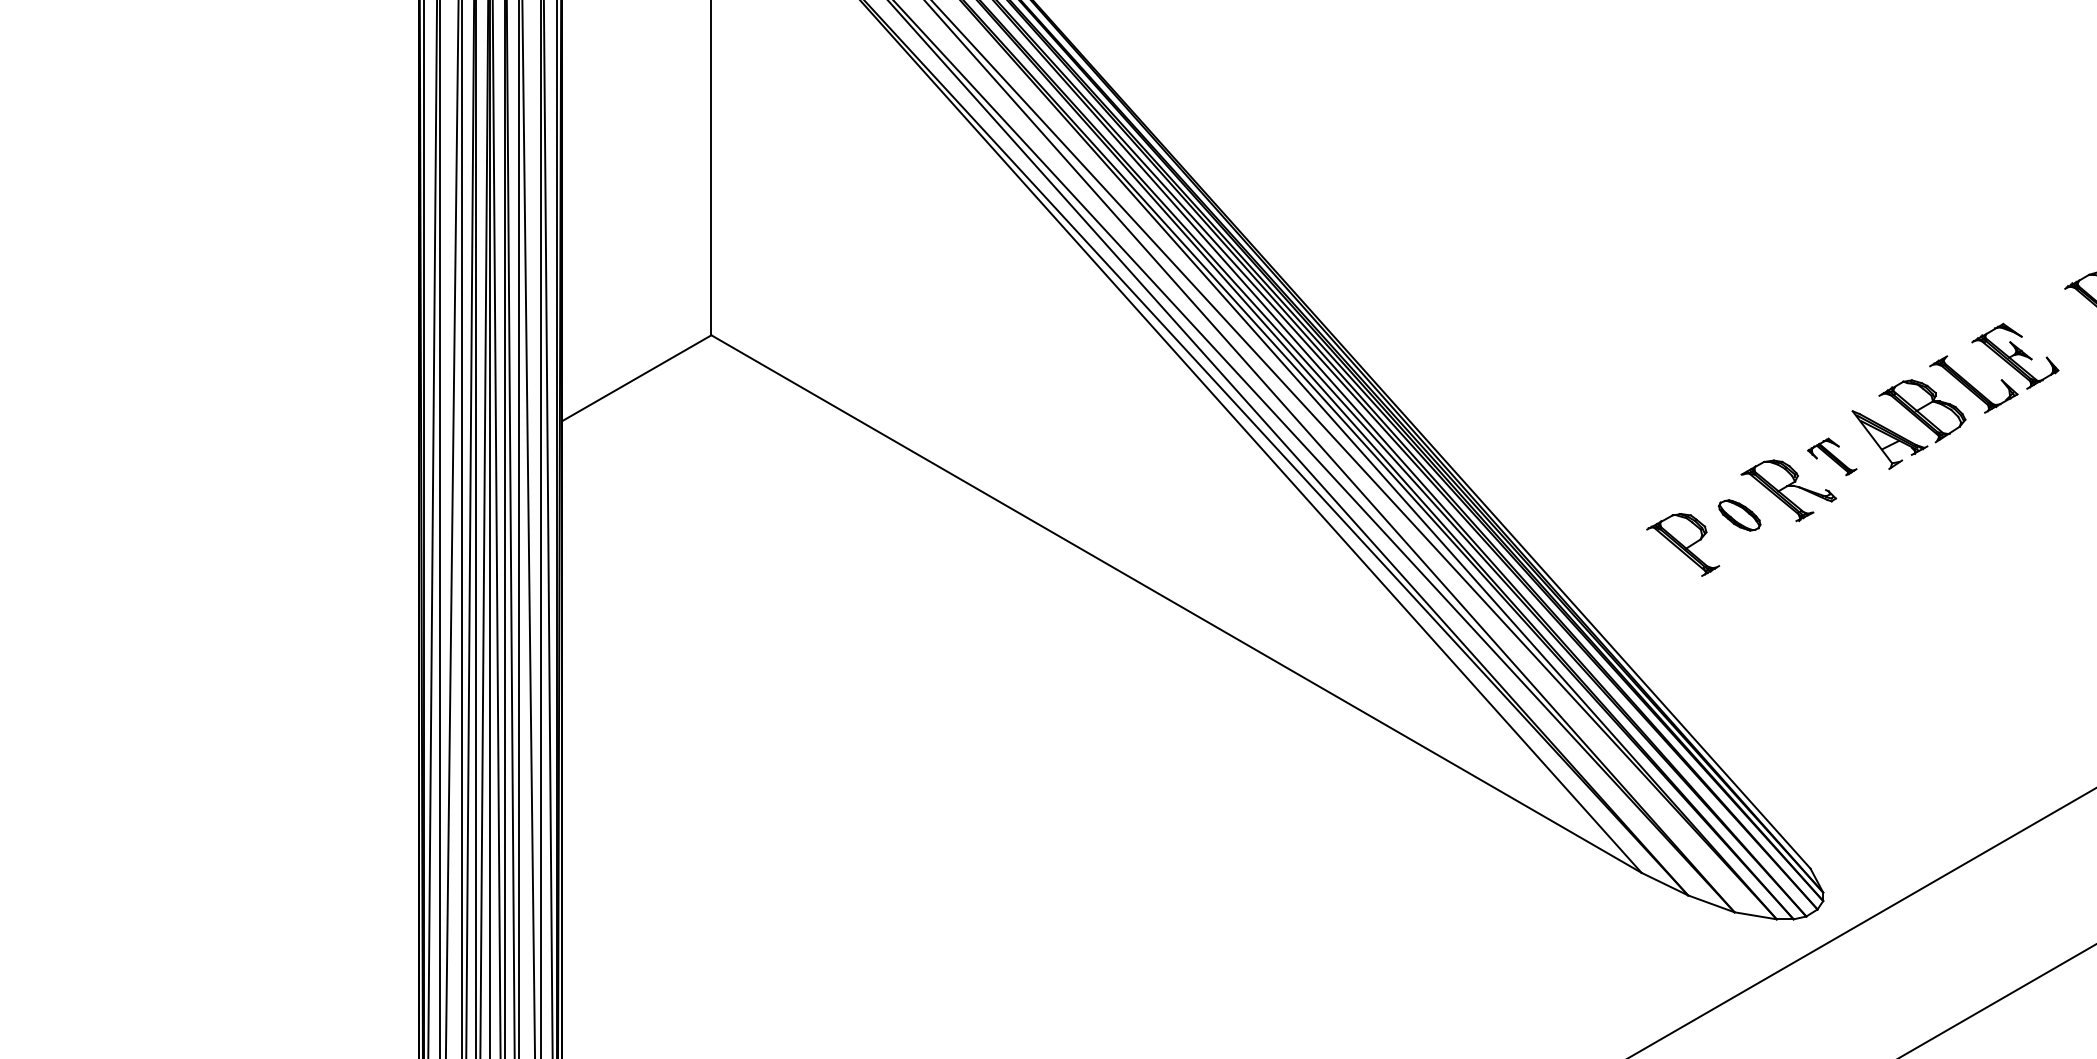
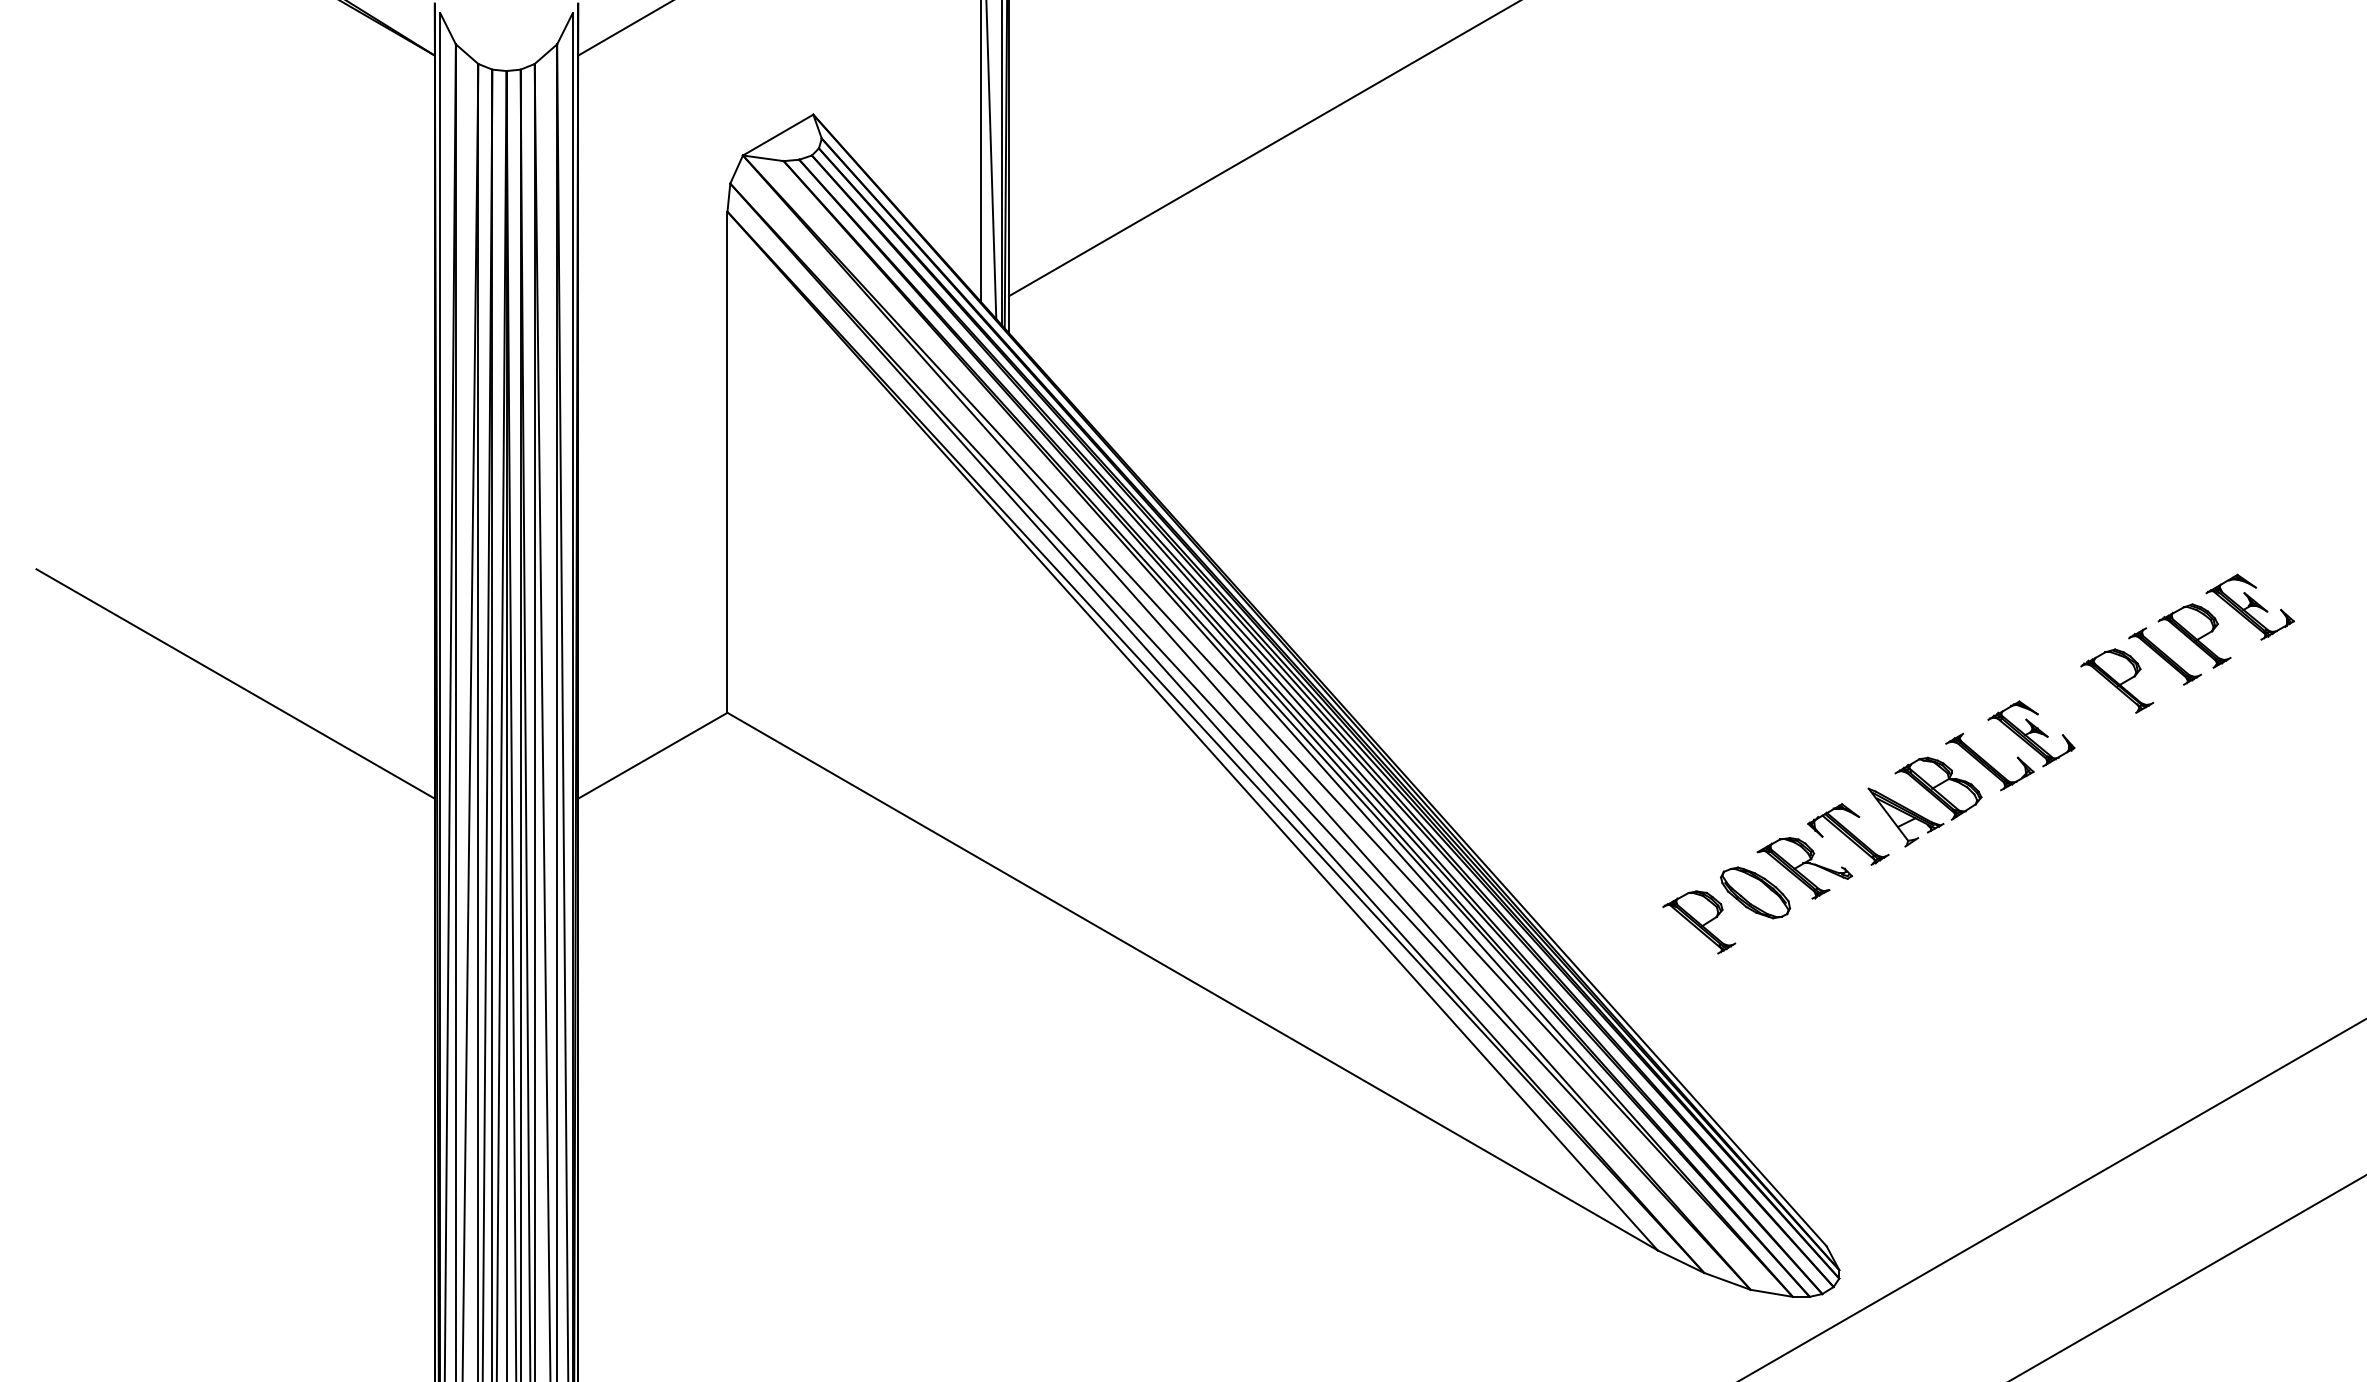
line: (219, 305) -> (235, 683), added
part: (1832, 456) -> (1848, 834), size x1.67
part: (1739, 514) -> (1755, 892), size x1.67

